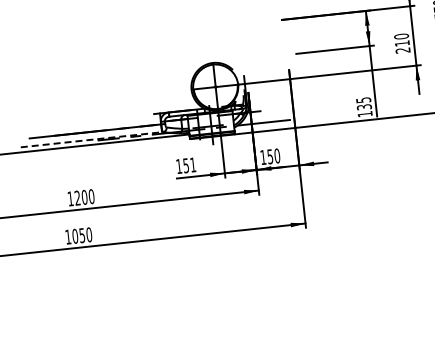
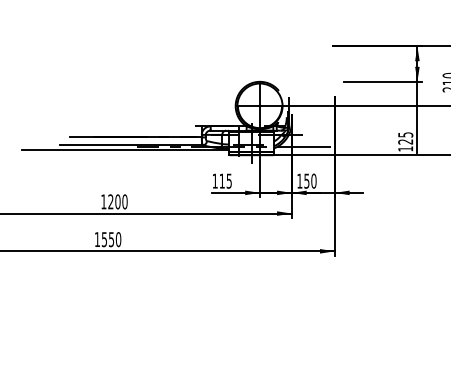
text: (364, 106) -> (405, 141), 135 -> 125
line: (92, 139) -> (131, 145), dashed -> solid
text: (189, 164) -> (225, 180), 151 -> 115
text: (75, 236) -> (104, 239), 1050 -> 1550

